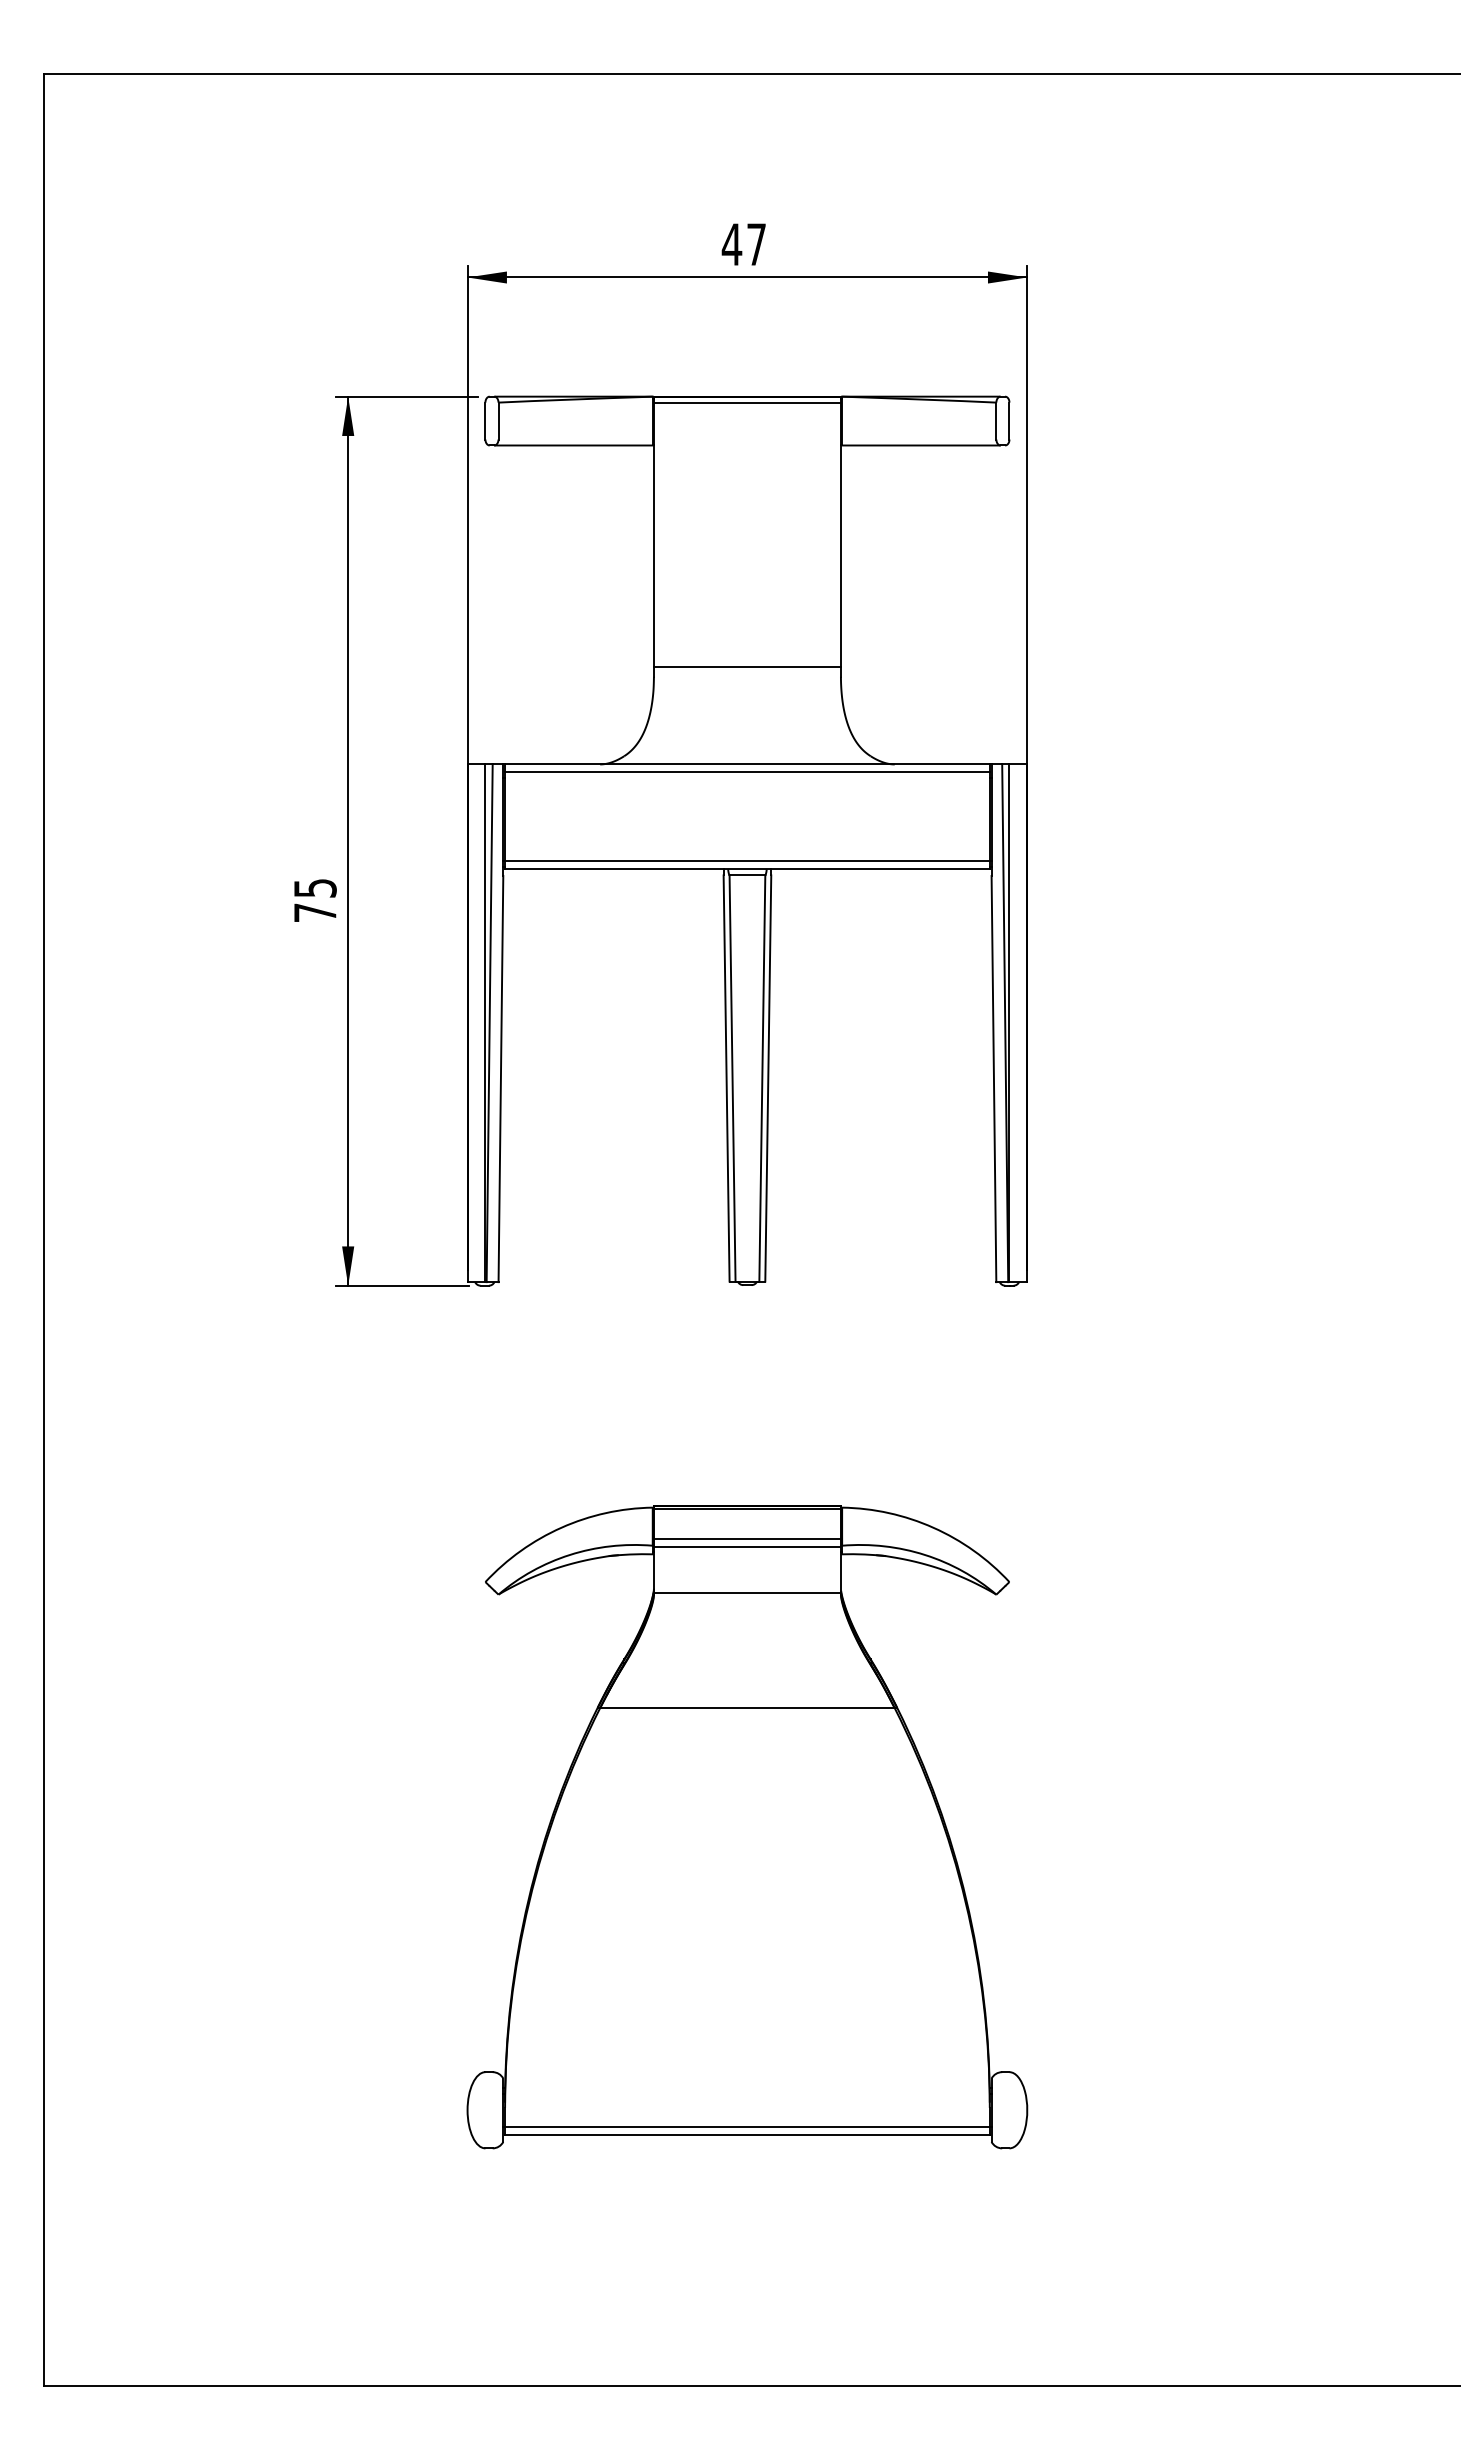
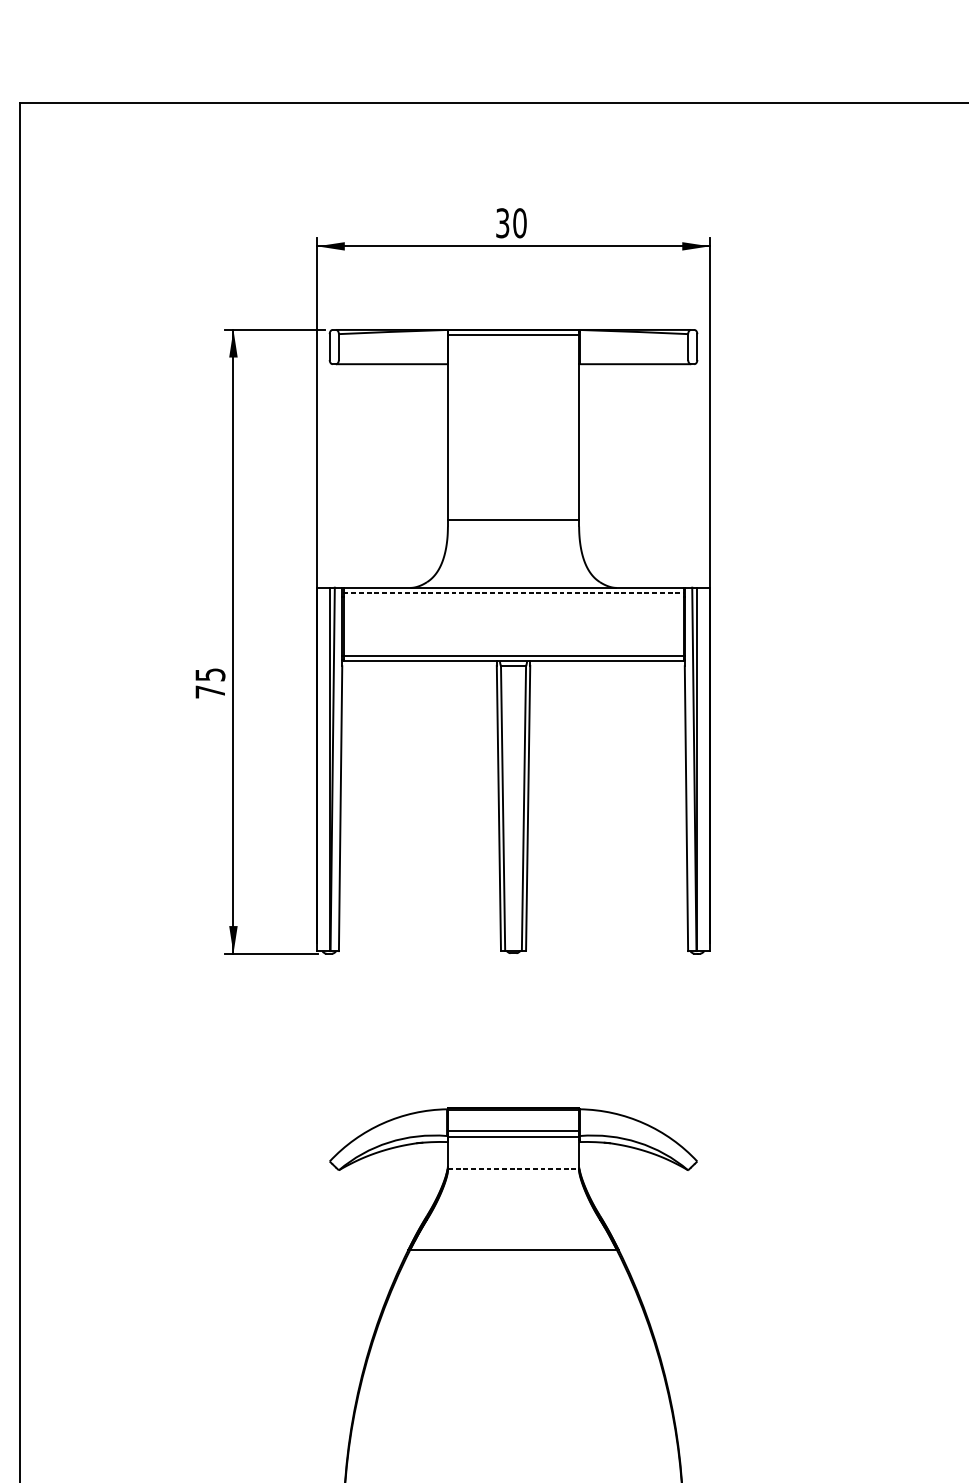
text: (743, 244) -> (510, 223), 47 -> 30
line: (747, 772) -> (513, 593), solid -> dashed
line: (747, 1592) -> (513, 1168), solid -> dashed

